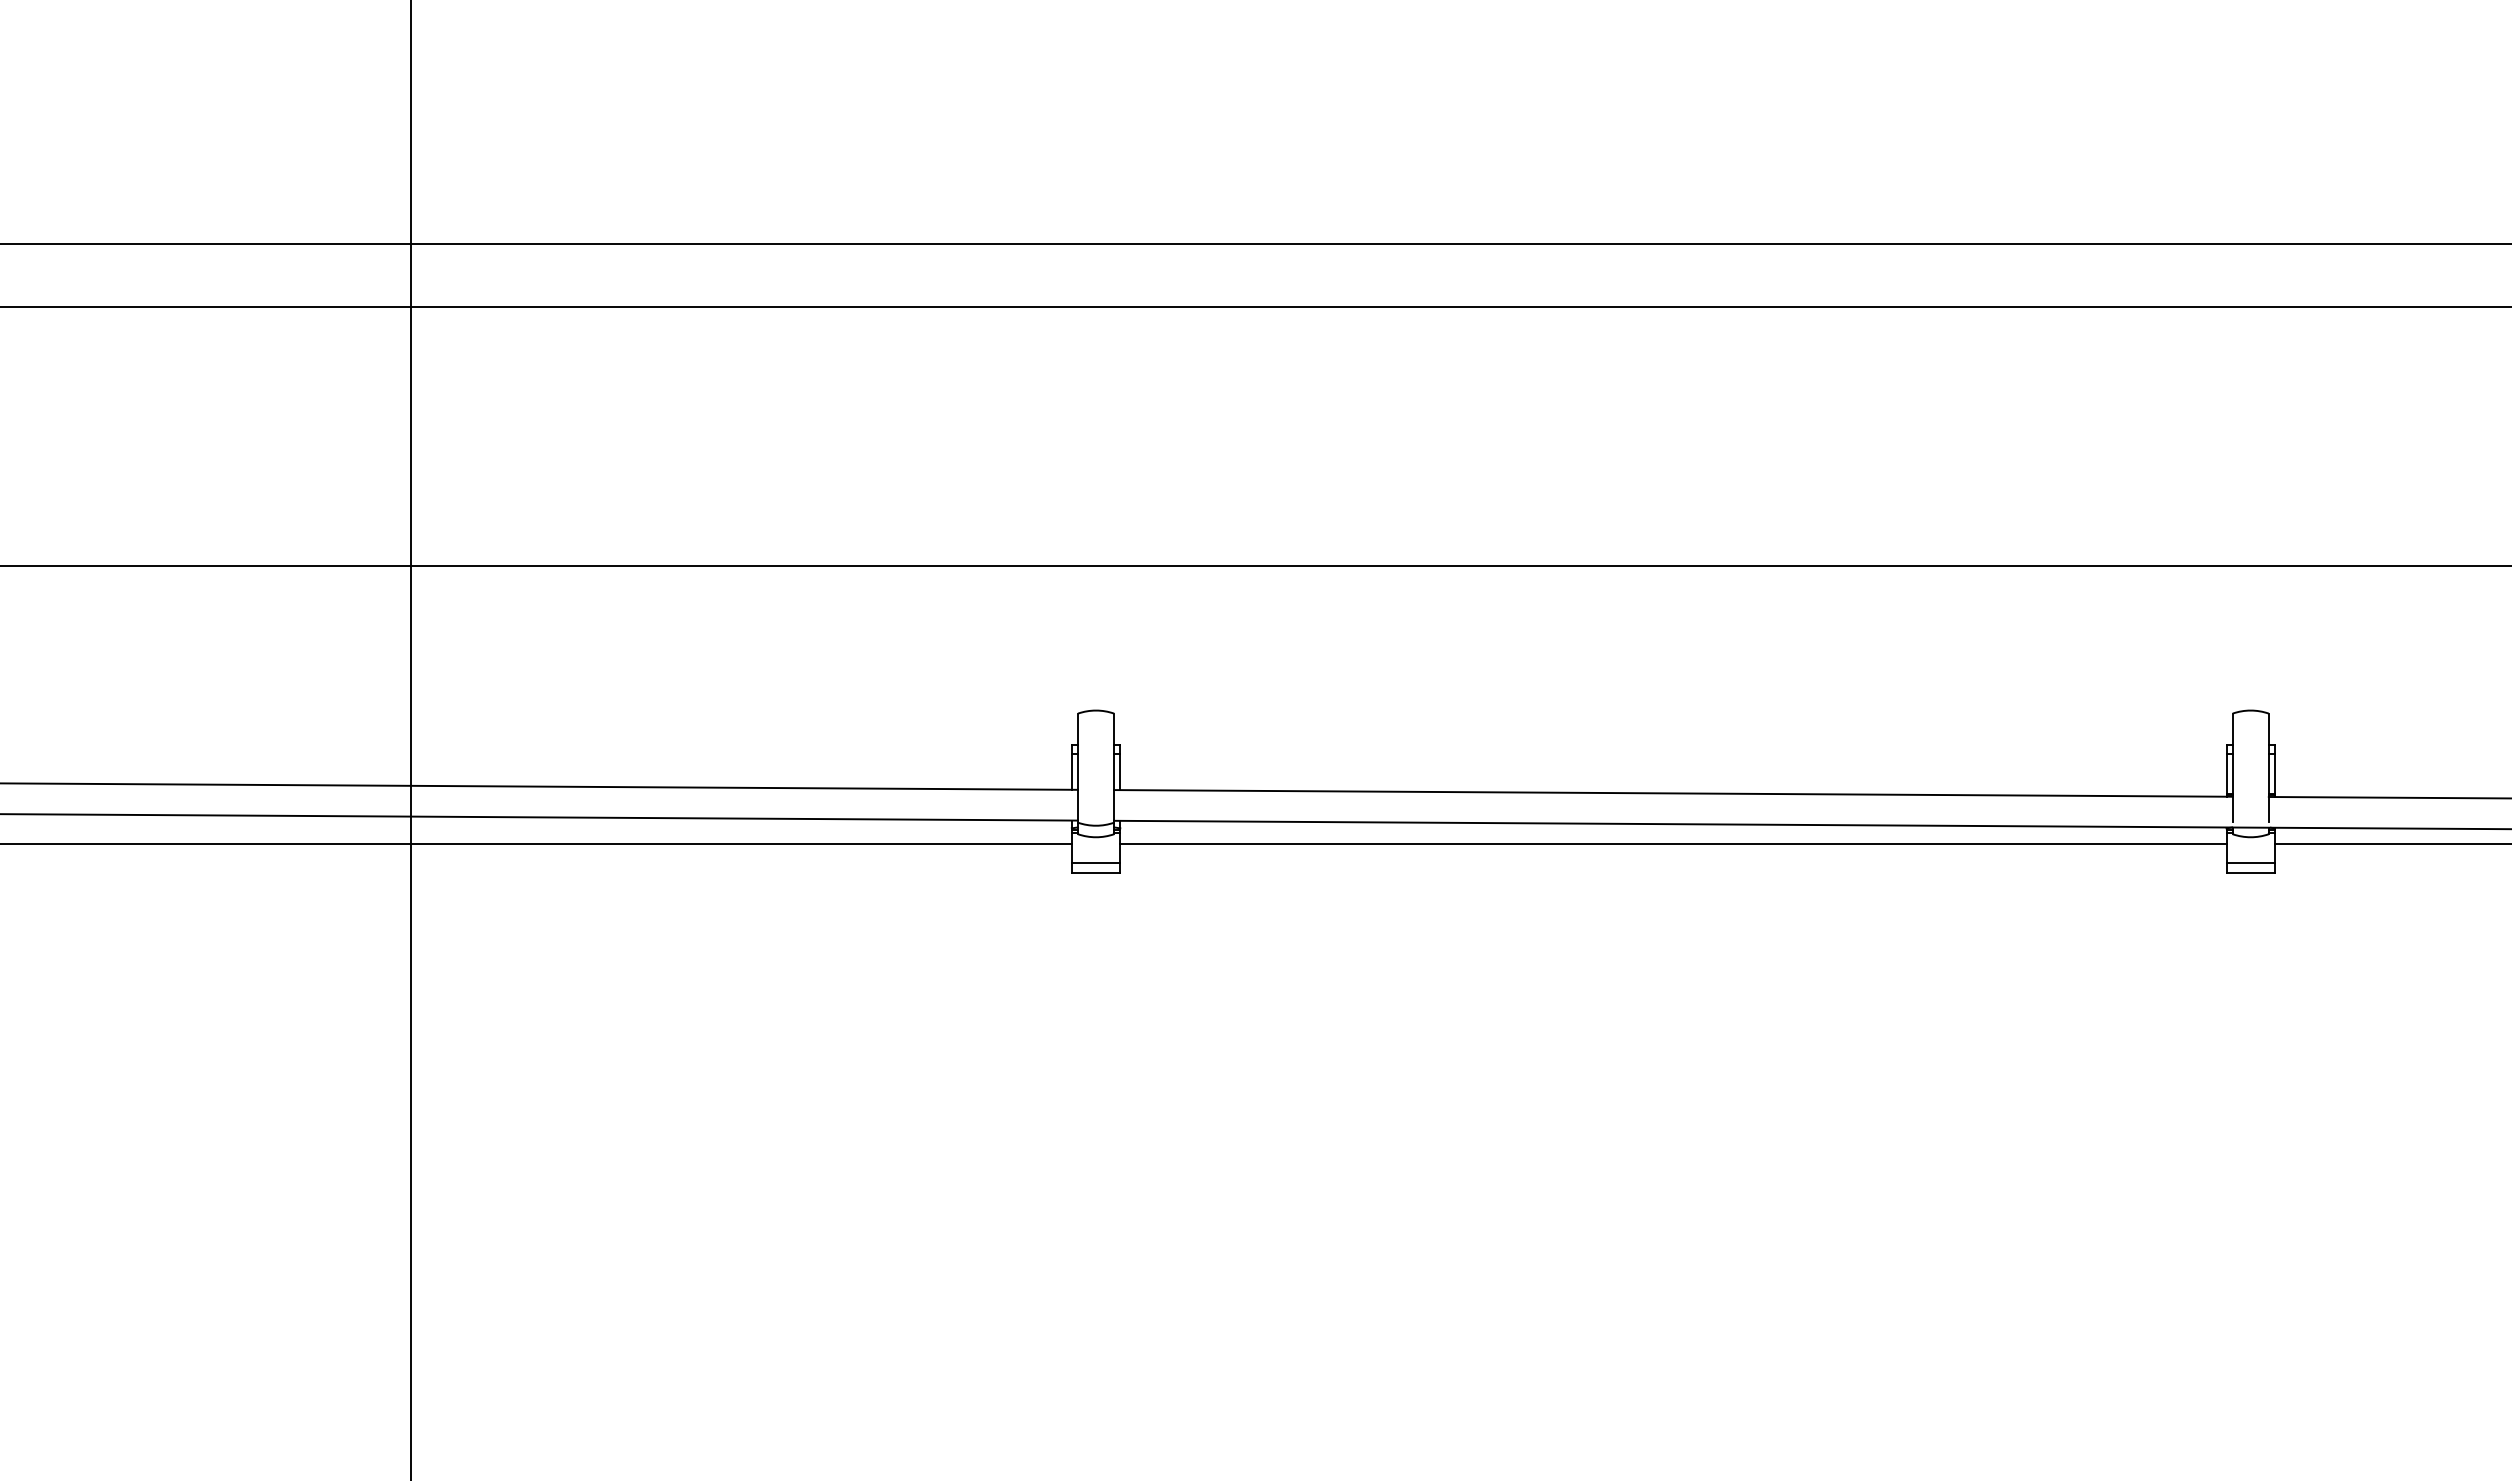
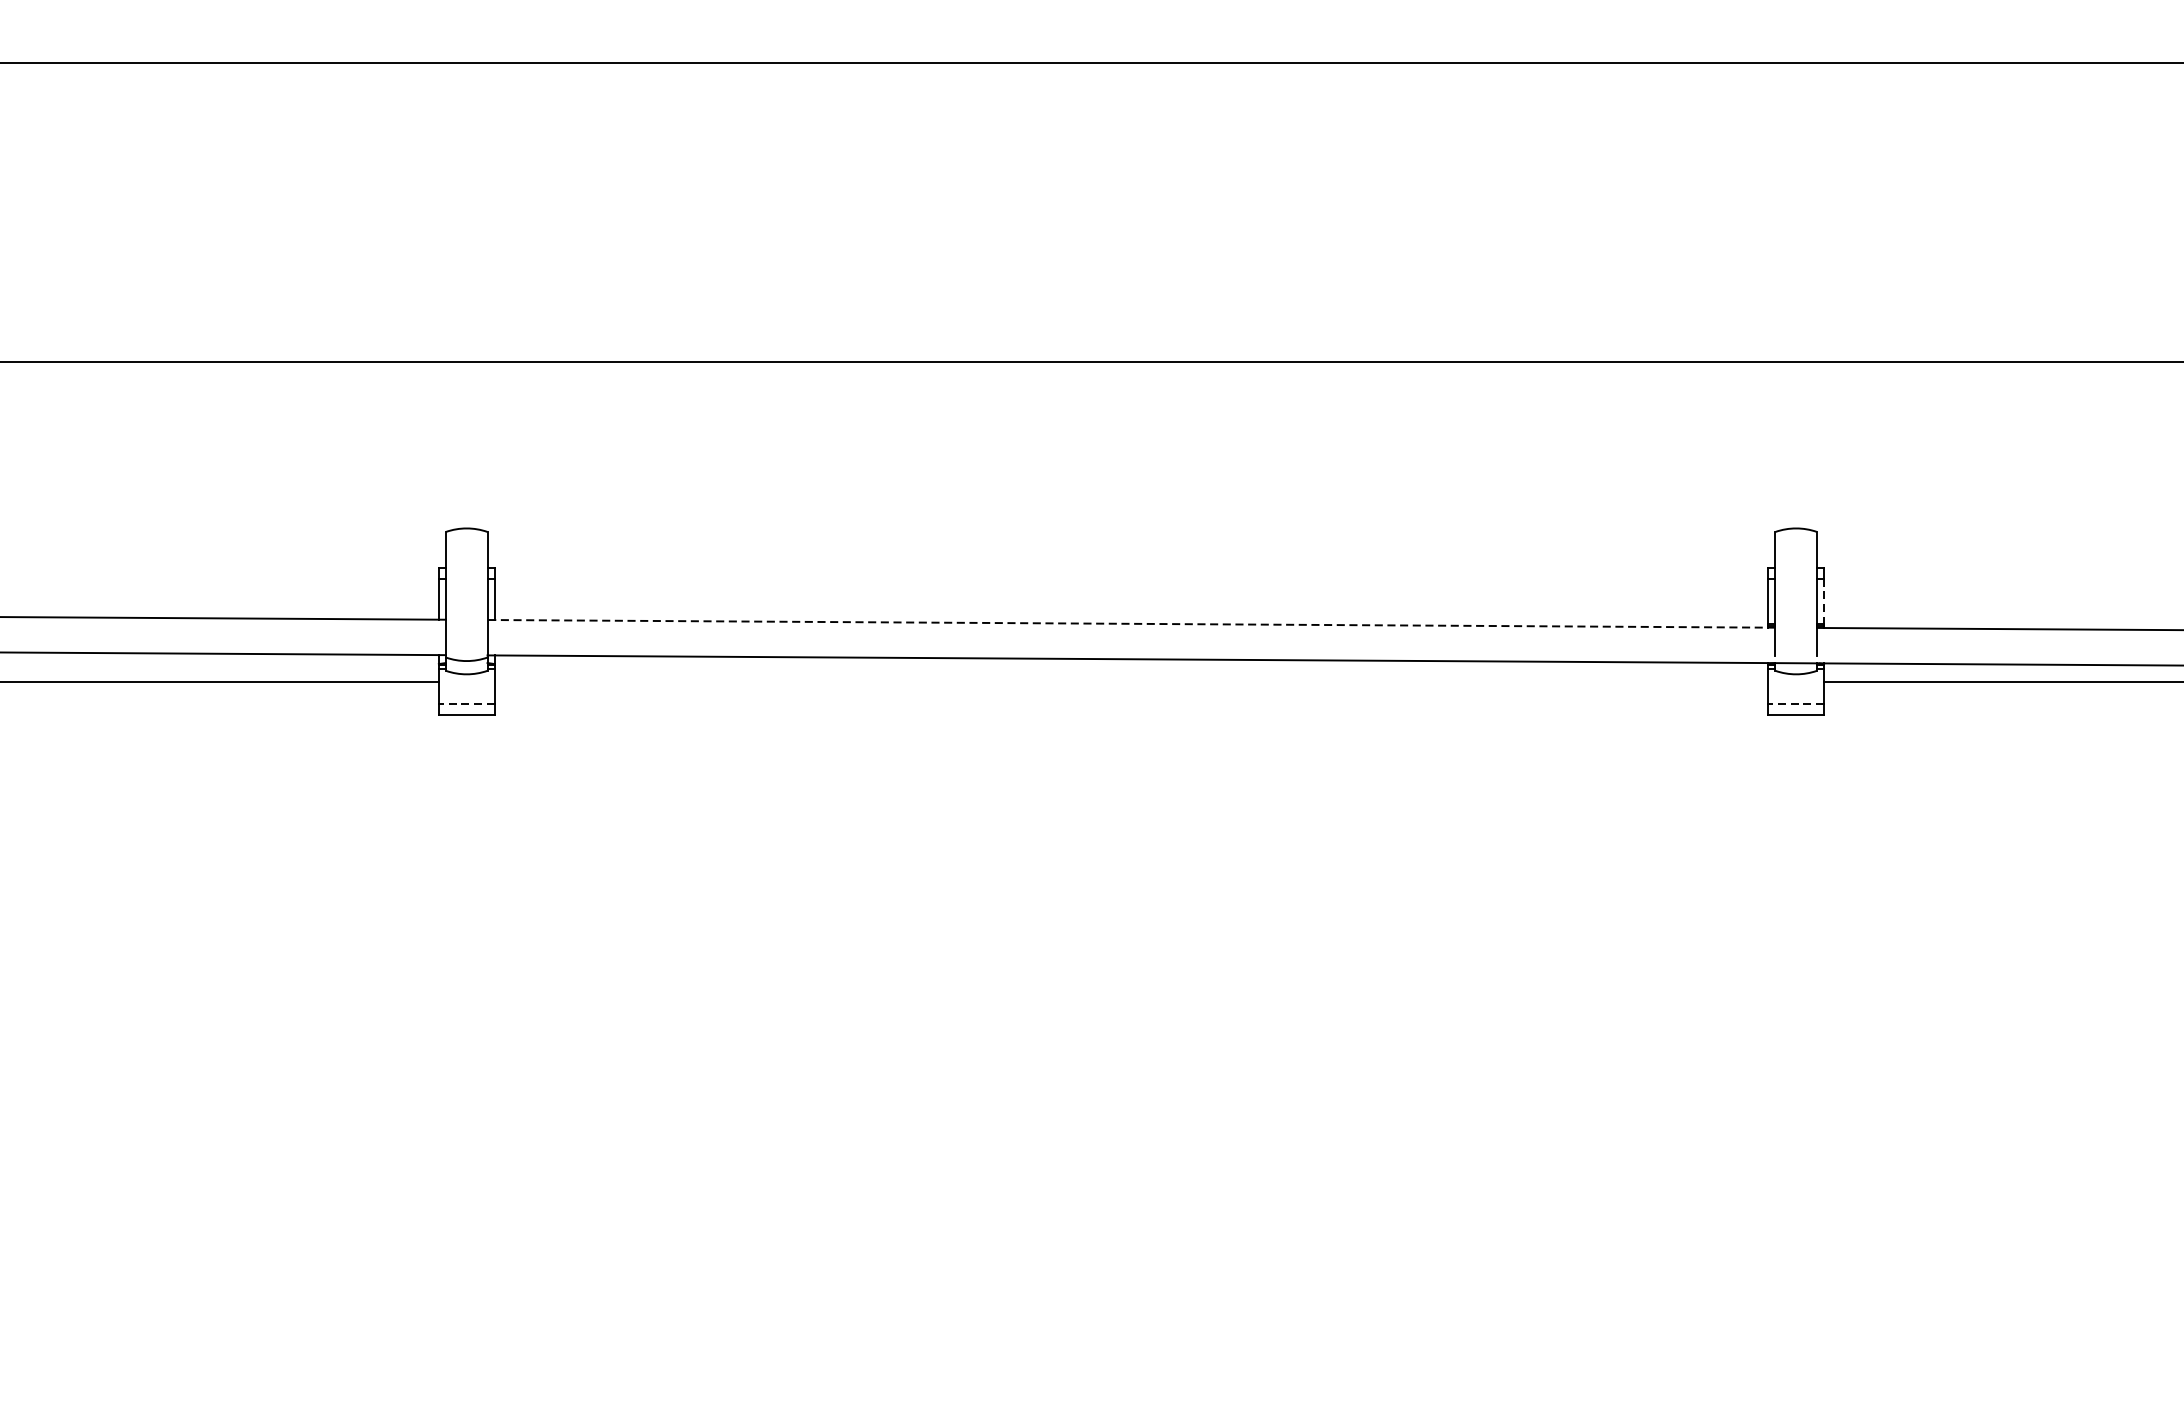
line: (2274, 774) -> (1823, 602), solid -> dashed
line: (1672, 793) -> (1130, 623), solid -> dashed
line: (1673, 843) -> (1131, 681), removed
line: (1095, 862) -> (466, 703), solid -> dashed
line: (2250, 862) -> (1795, 703), solid -> dashed

